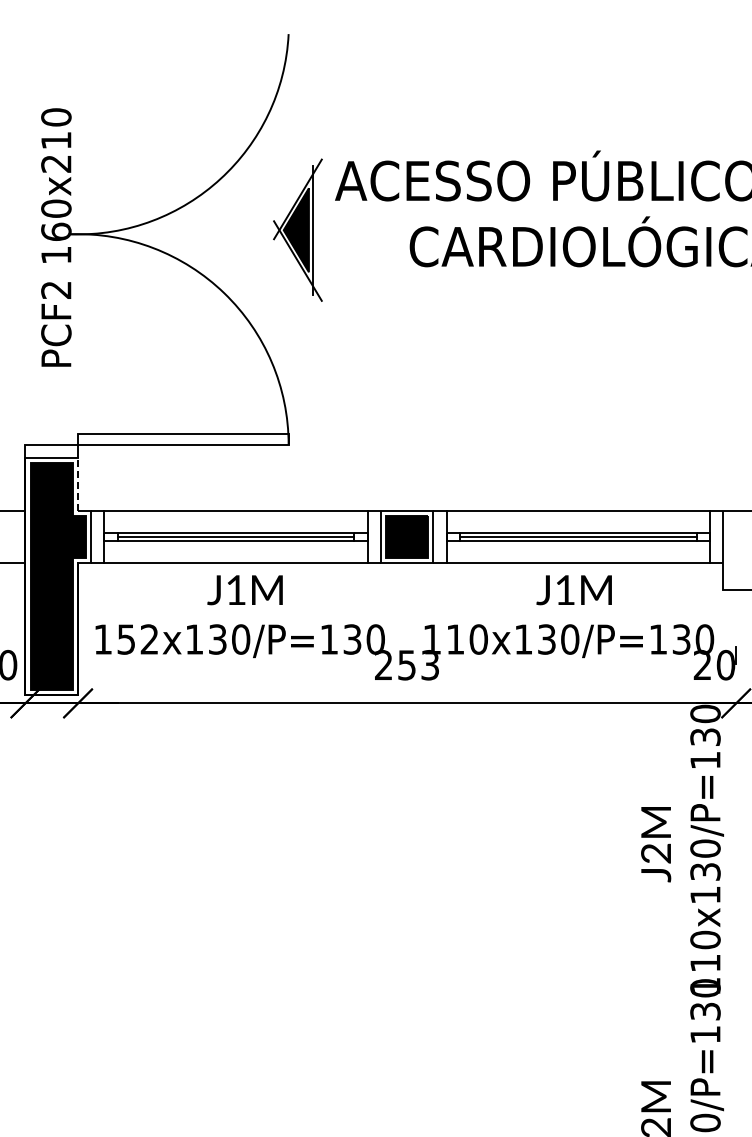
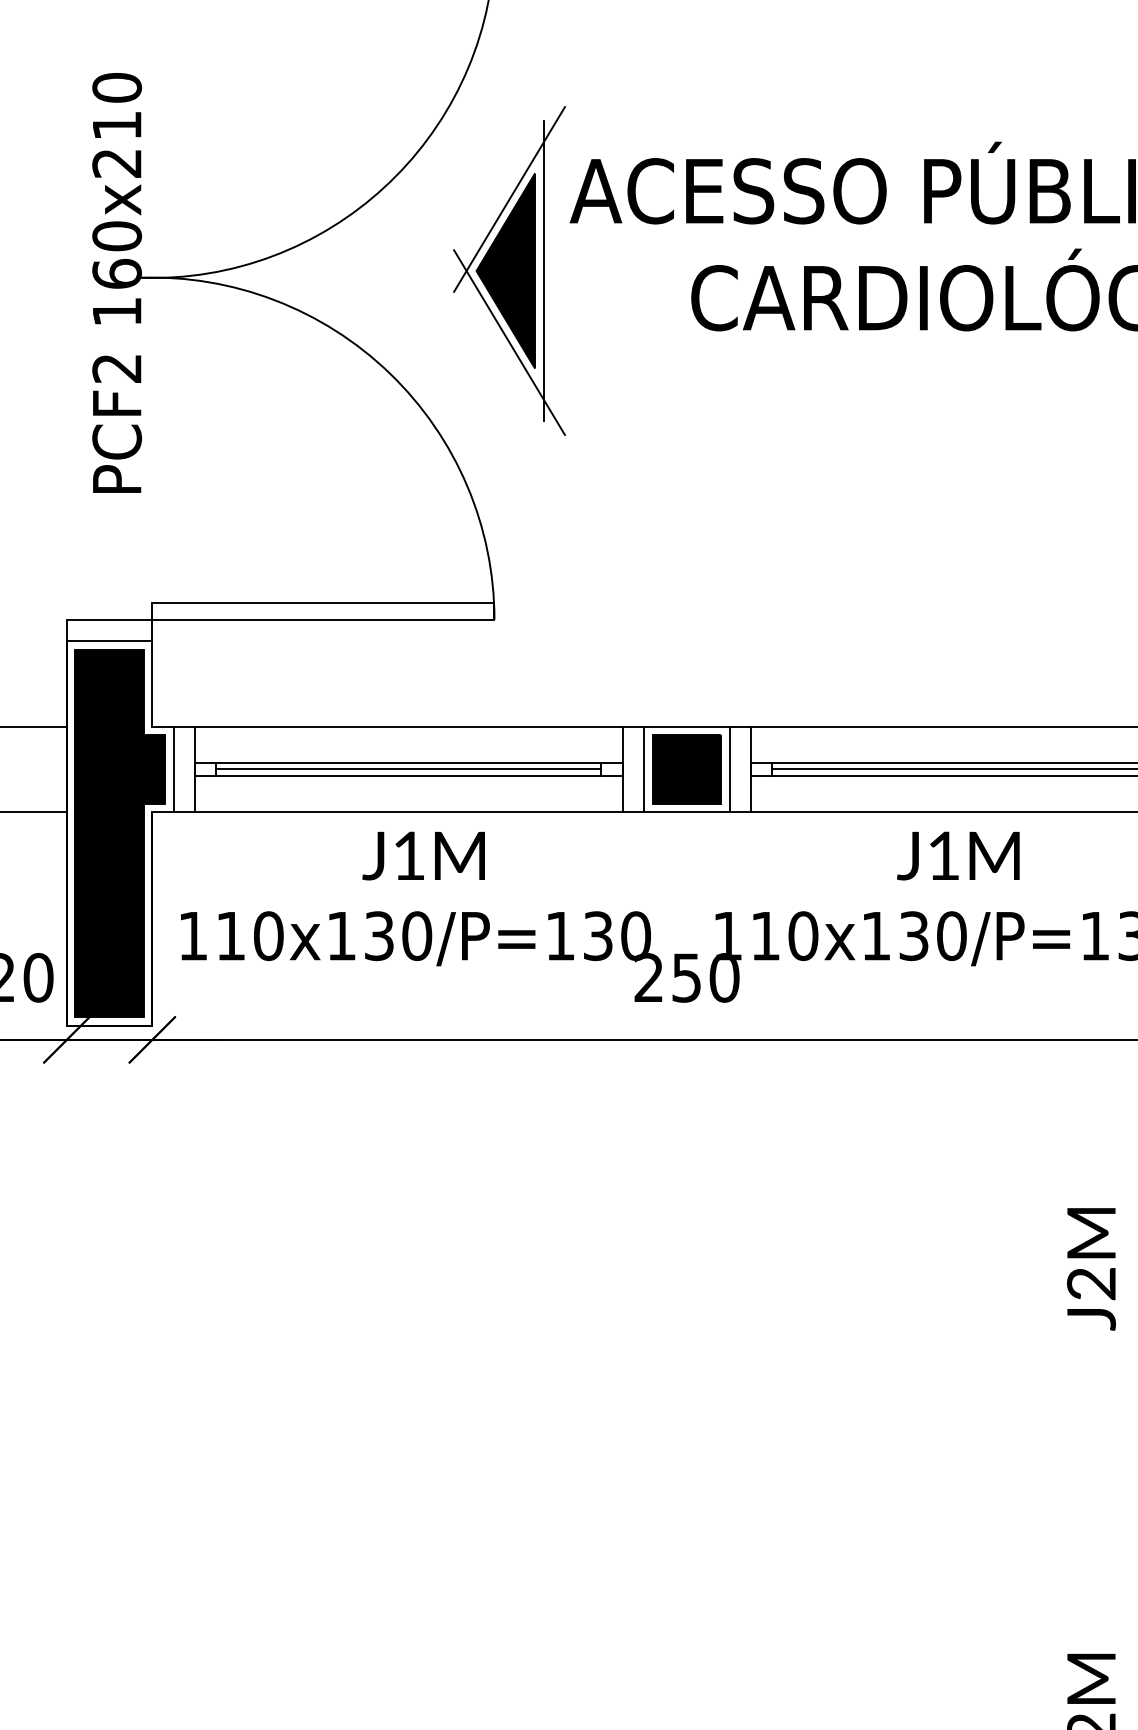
part: (297, 230) -> (508, 271), size x1.43
line: (78, 483) -> (153, 682), dashed -> solid
text: (137, 639) -> (248, 936), 152x130/P=130 -> 110x130/P=130
text: (430, 665) -> (724, 978), 253 -> 250

